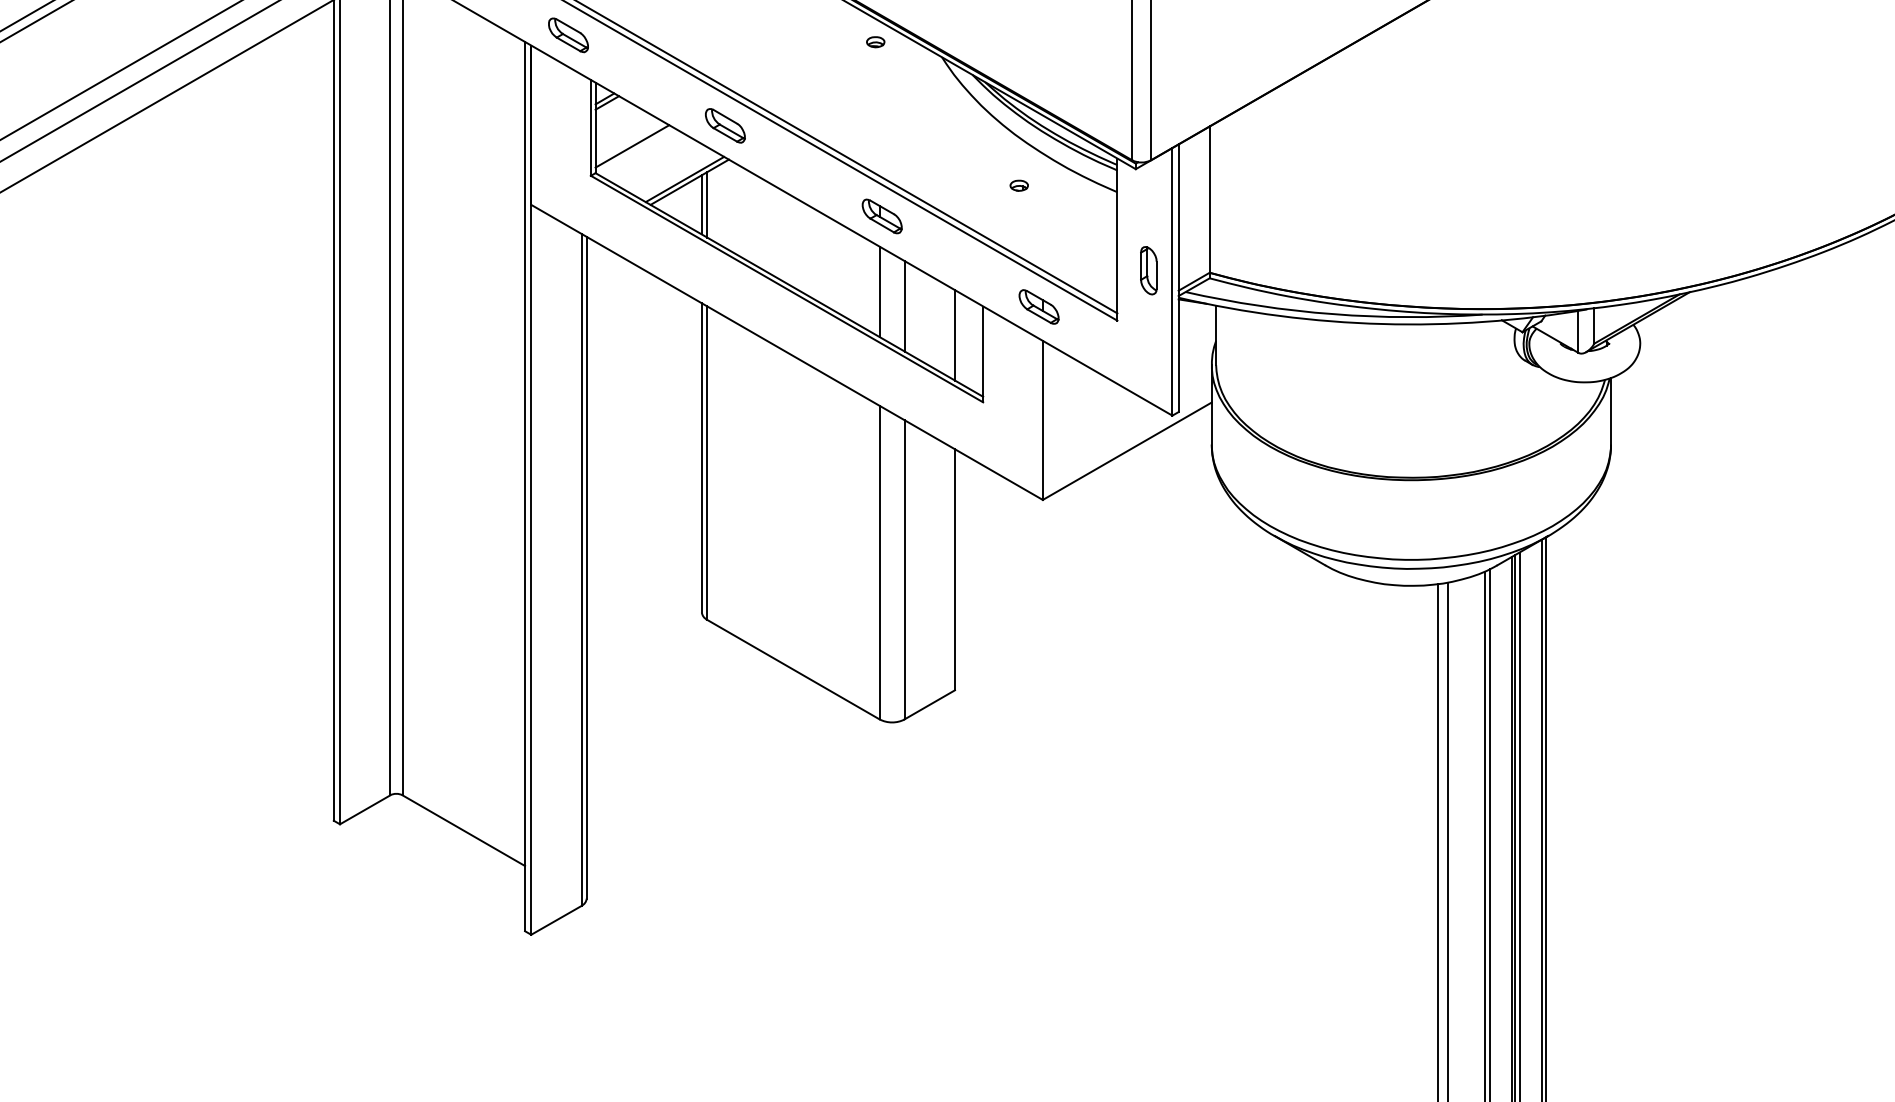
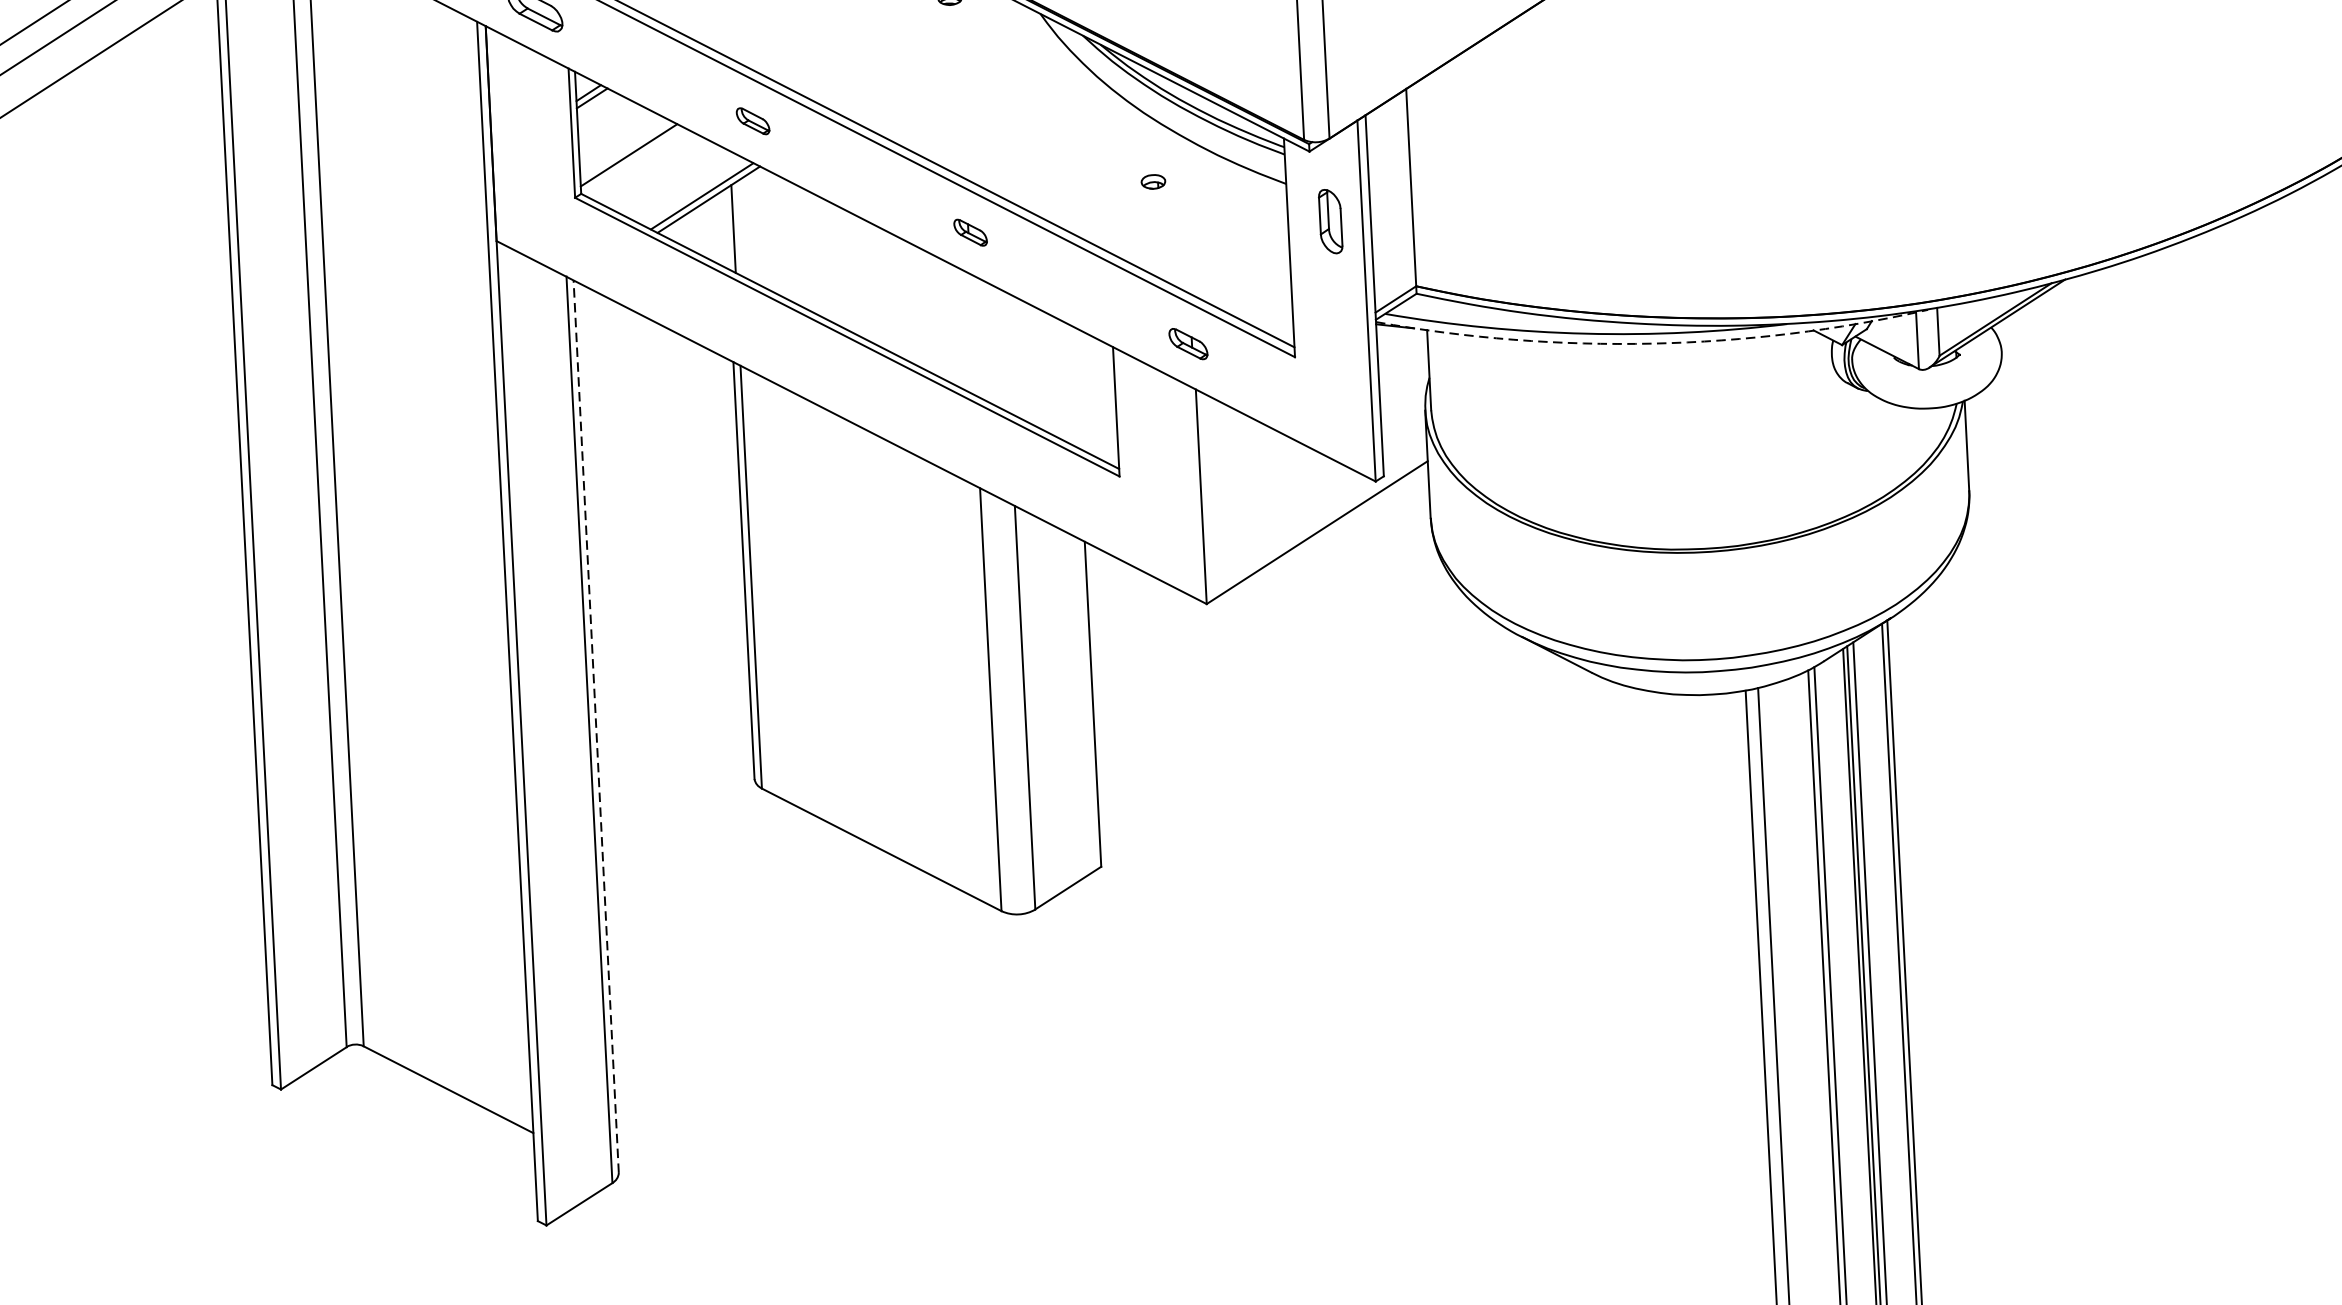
part: (725, 125) -> (753, 120), size x0.6
line: (701, 204) -> (726, 228), removed
part: (881, 216) -> (969, 232), size x0.6
part: (1148, 270) -> (1330, 221), moved
line: (879, 291) -> (972, 334), removed
line: (904, 306) -> (1006, 352), removed
part: (1038, 306) -> (1187, 343), size x0.7
arc: (1382, 324) -> (1652, 344), solid -> dashed
line: (955, 335) -> (1077, 388), removed
line: (586, 567) -> (595, 726), solid -> dashed

